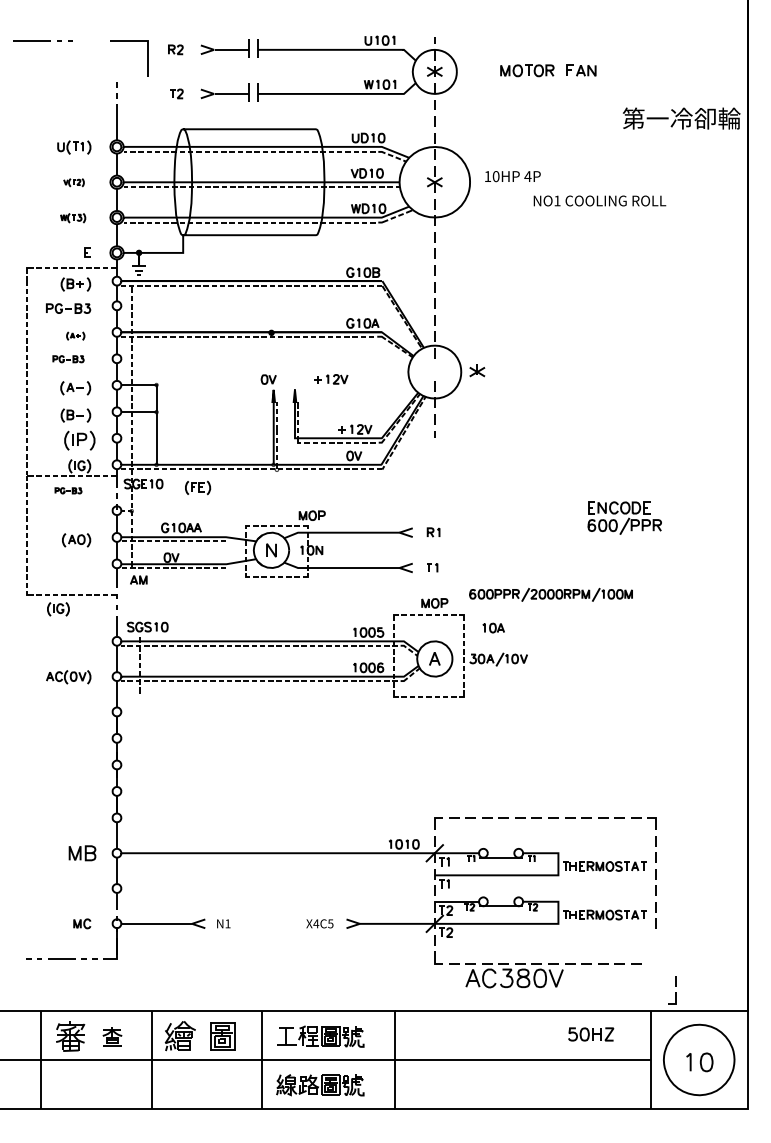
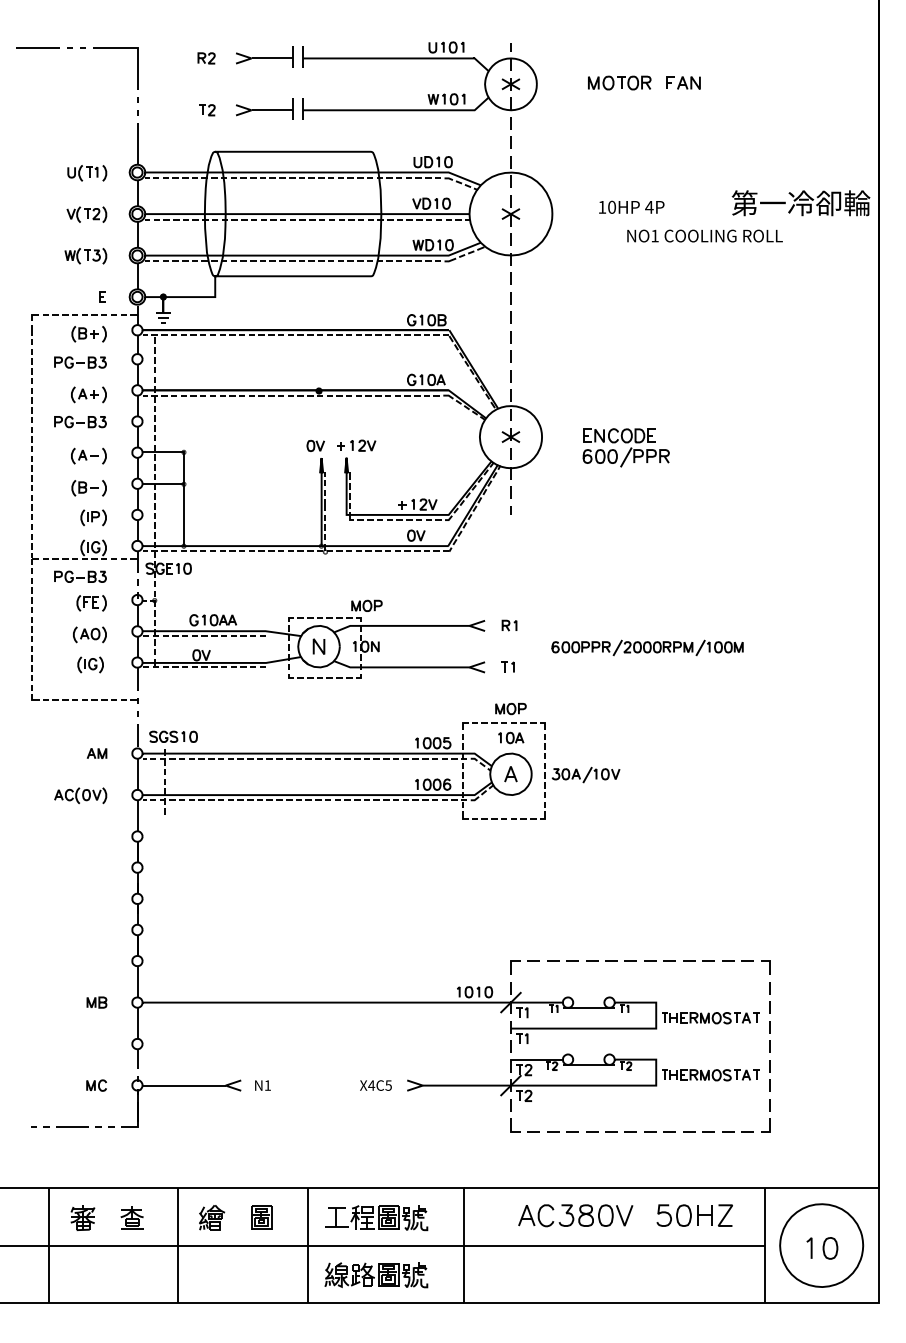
line: (128, 41) -> (115, 48), moved
text: (681, 118) -> (800, 203), moved
text: (512, 175) -> (631, 206), moved
part: (73, 182) -> (86, 214), size x1.67
part: (72, 218) -> (85, 256), size x1.43
part: (75, 335) -> (88, 394), size x1.67
part: (68, 358) -> (80, 421), size x1.43
part: (476, 370) -> (510, 435), moved
part: (331, 379) -> (356, 445), moved
part: (79, 440) -> (93, 517), size x0.71
part: (197, 488) -> (91, 603), moved
part: (68, 490) -> (80, 576), size x1.67
part: (624, 517) -> (625, 447), moved
part: (138, 580) -> (96, 753), moved
part: (551, 594) -> (647, 647), moved
part: (58, 608) -> (90, 664), moved
part: (493, 627) -> (511, 737), moved
part: (82, 853) -> (96, 1002), size x0.62
part: (514, 978) -> (575, 1215), moved
part: (671, 990) -> (765, 1115), moved
part: (590, 1034) -> (694, 1215), size x1.43
part: (70, 1036) -> (82, 1217), size x0.71
part: (180, 1036) -> (212, 1217), size x0.71
part: (222, 1036) -> (261, 1217), size x0.71

